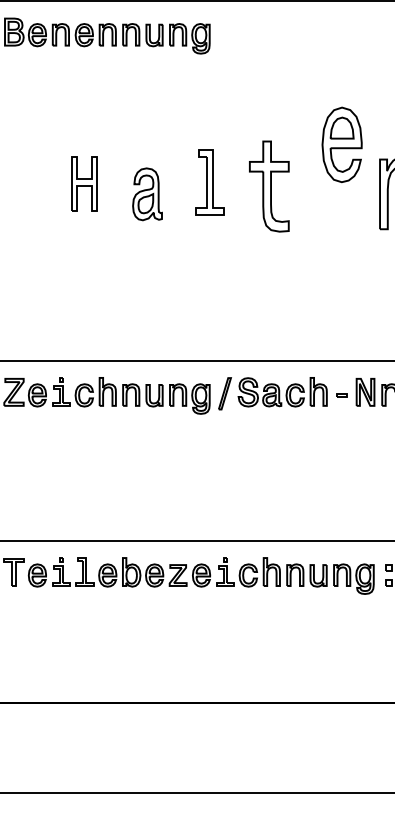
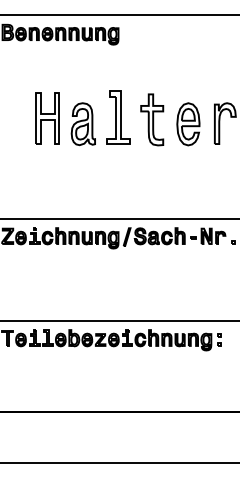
part: (342, 145) -> (188, 124), moved
part: (209, 182) -> (118, 117), size x1.43
part: (84, 184) -> (47, 118), size x1.67
part: (146, 194) -> (82, 124), size x1.43

